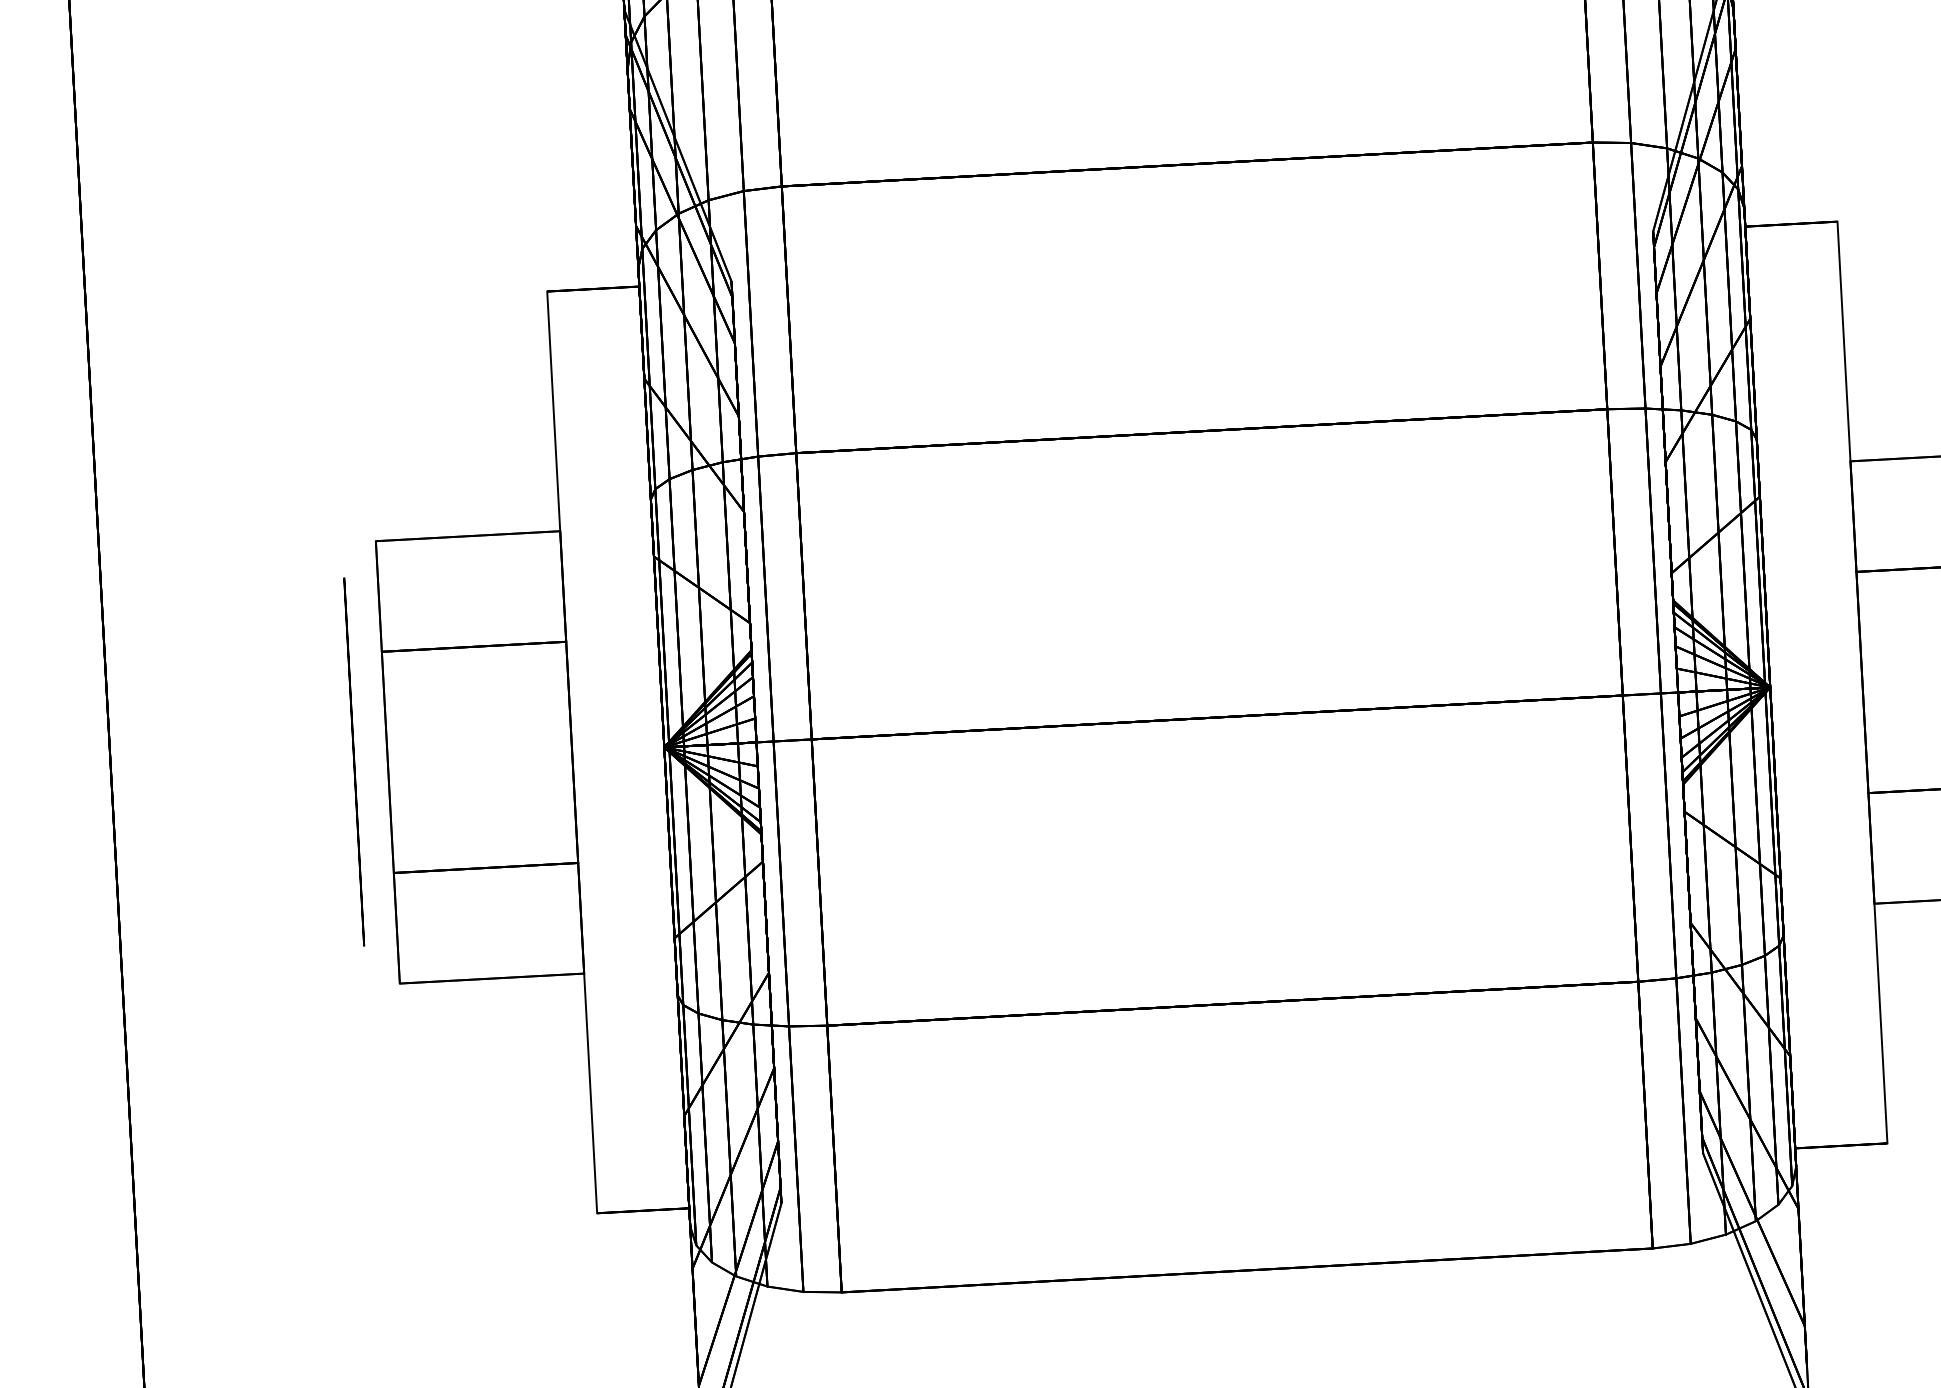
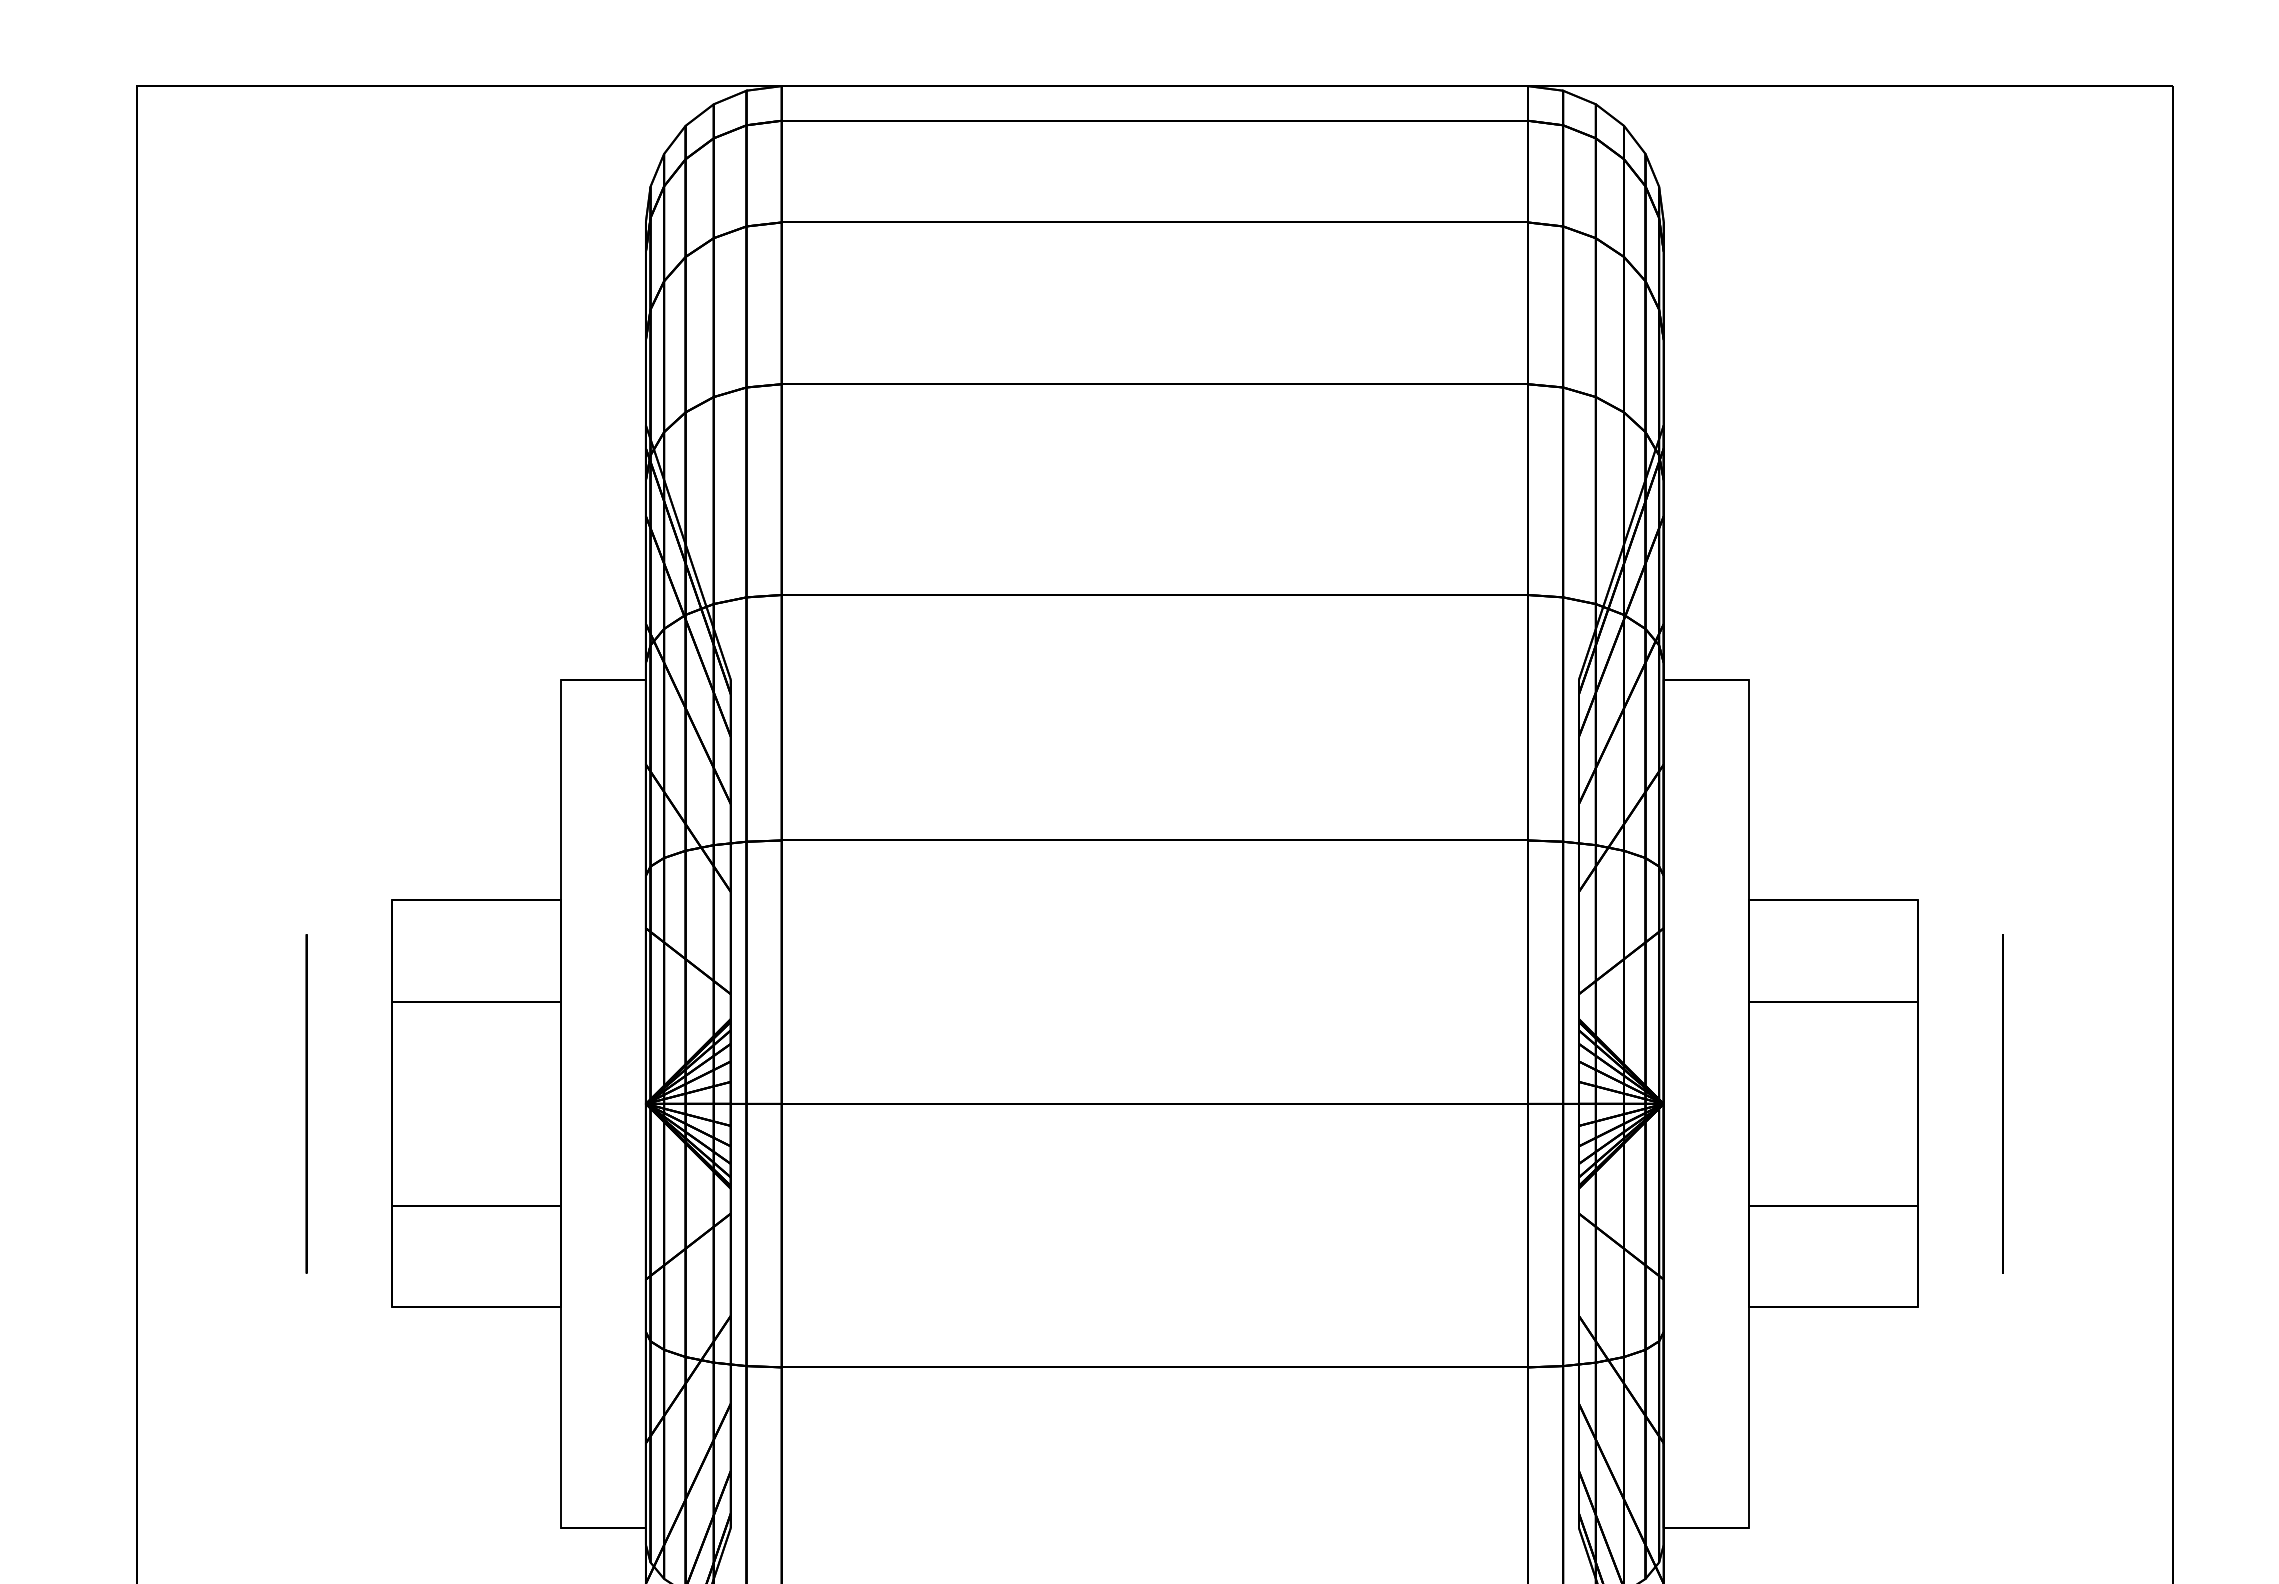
circle: (354, 761) -> (306, 1103), moved

